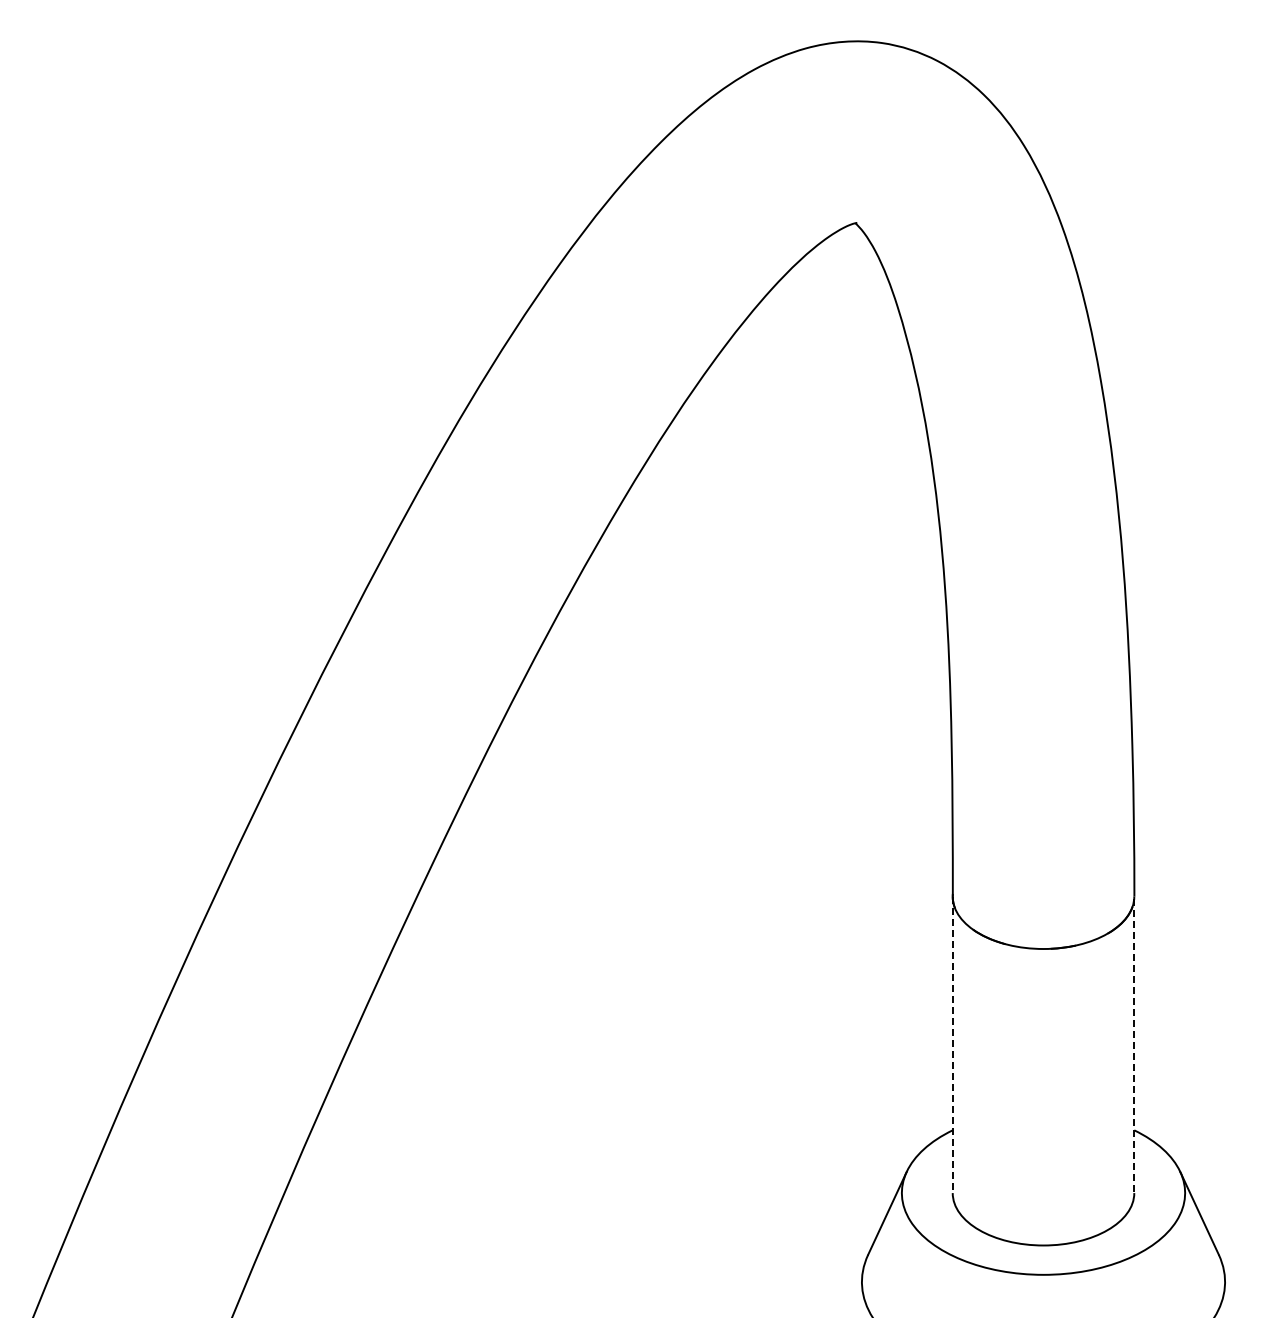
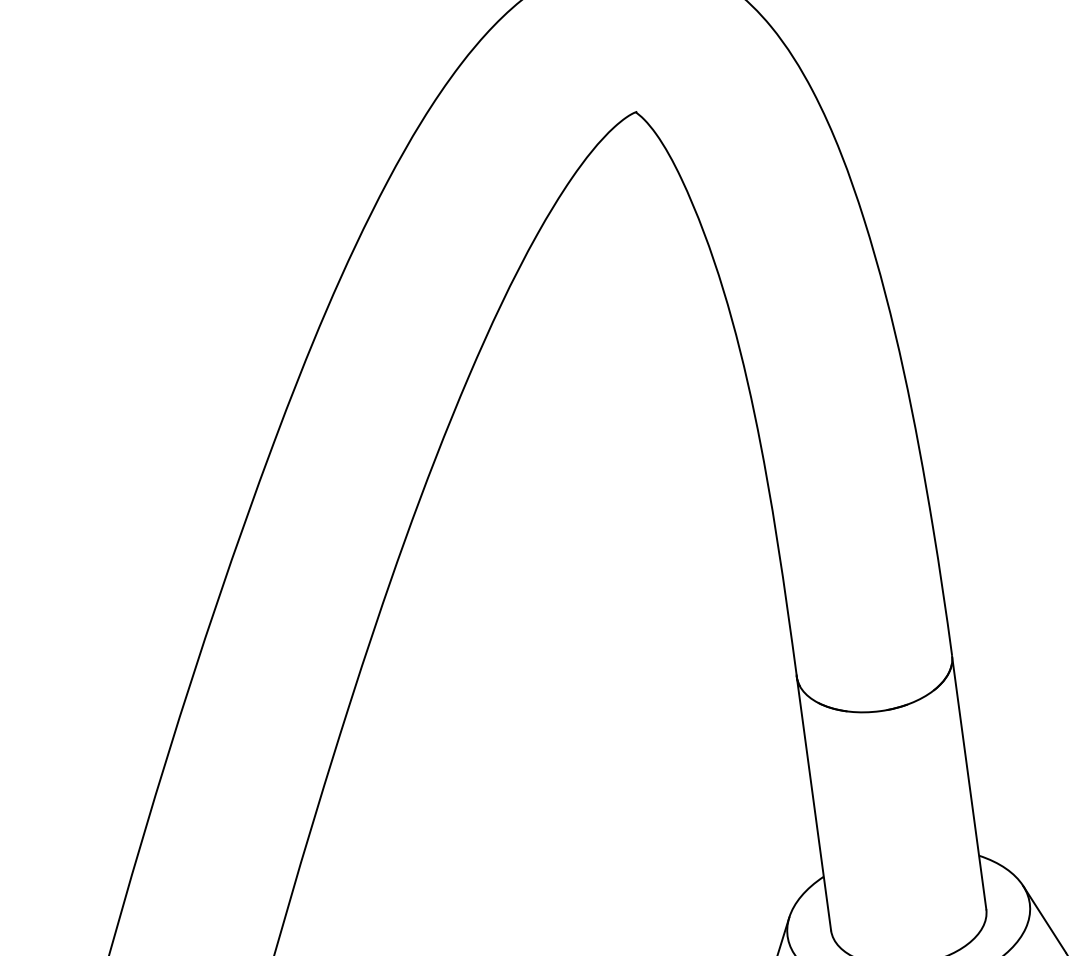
line: (952, 1045) -> (813, 804), dashed -> solid
line: (1134, 1046) -> (969, 784), dashed -> solid

